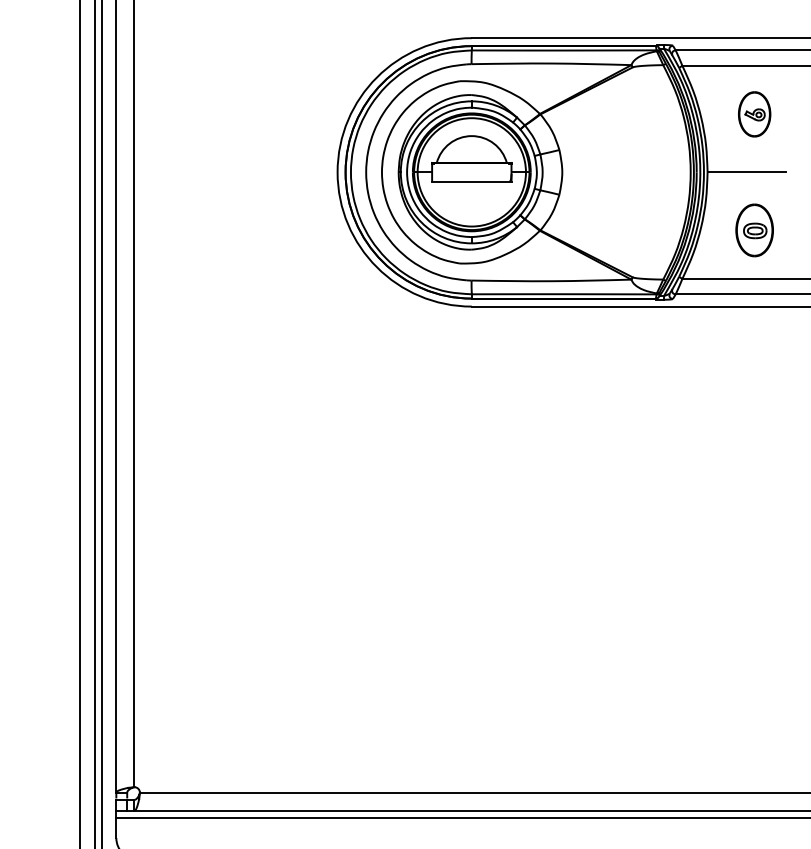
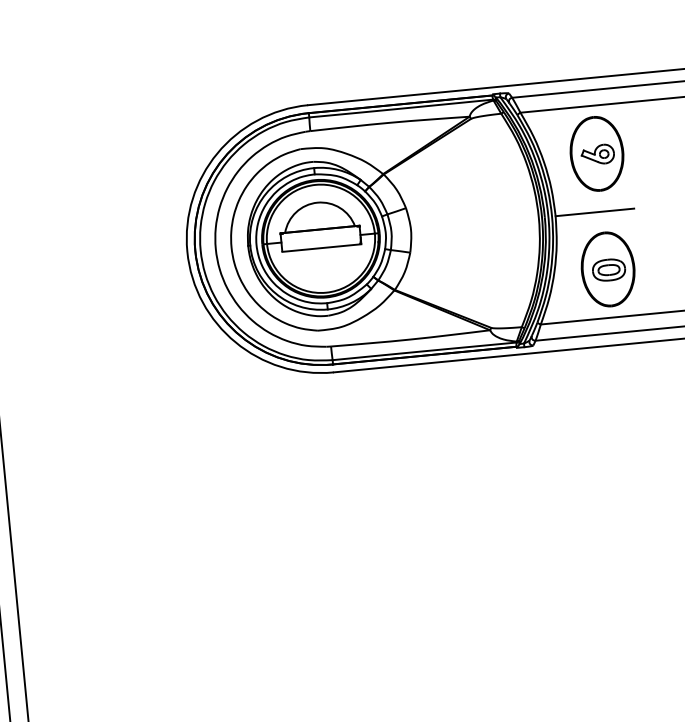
part: (754, 114) -> (596, 154), size x1.67
part: (754, 230) -> (607, 269), size x1.43

